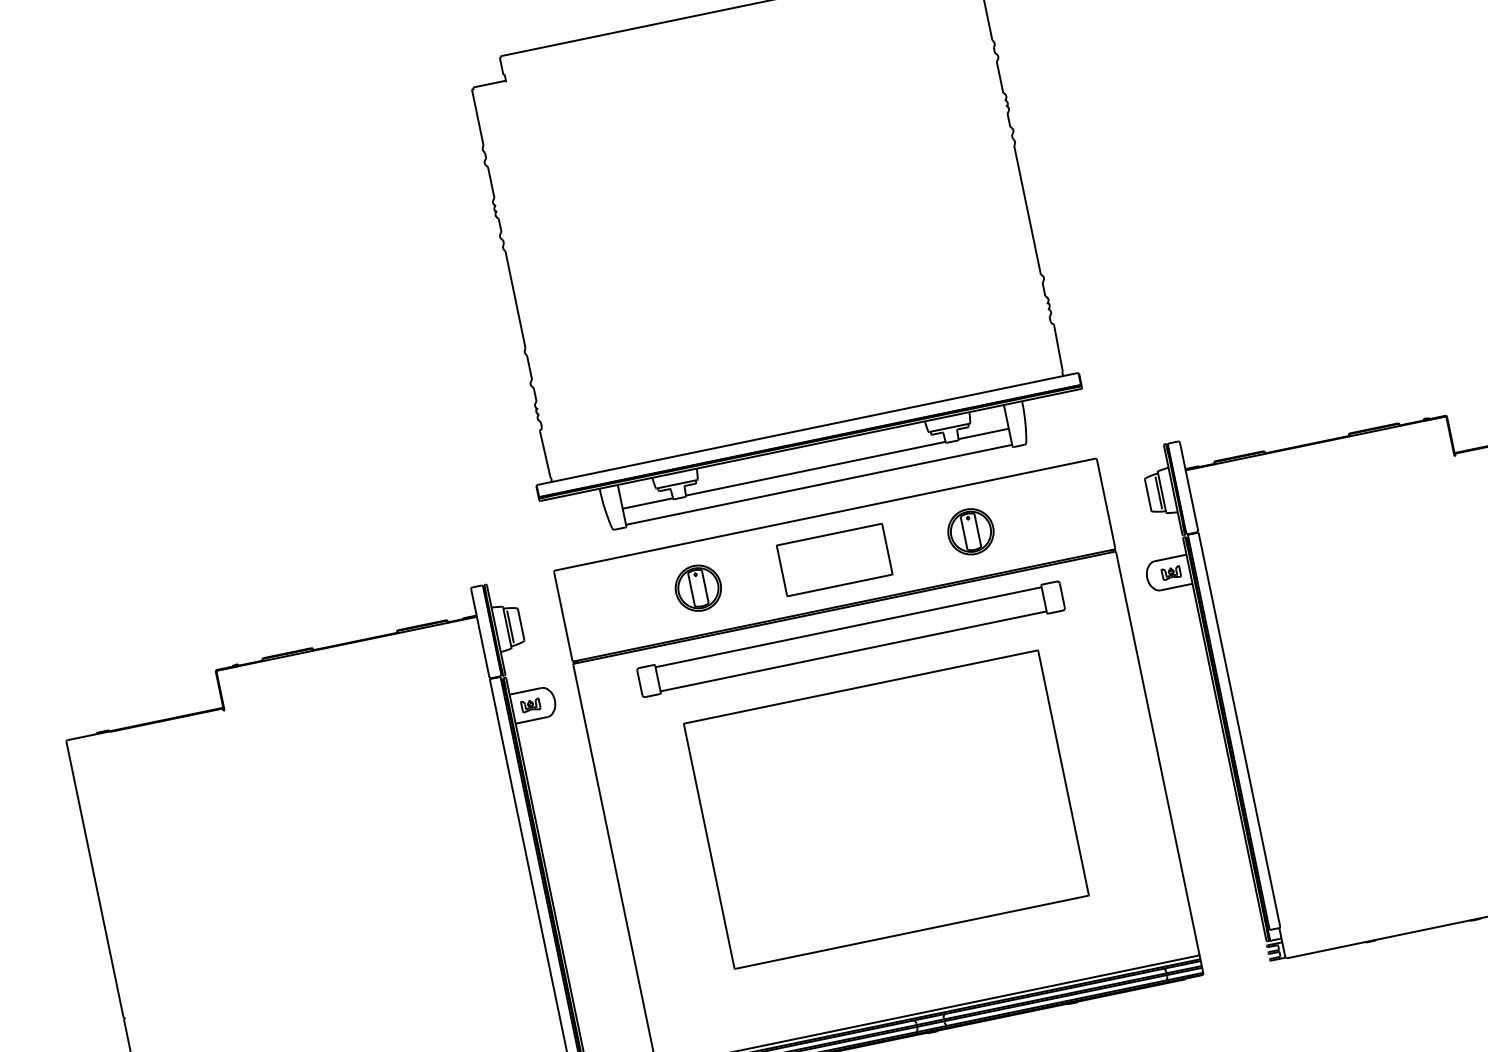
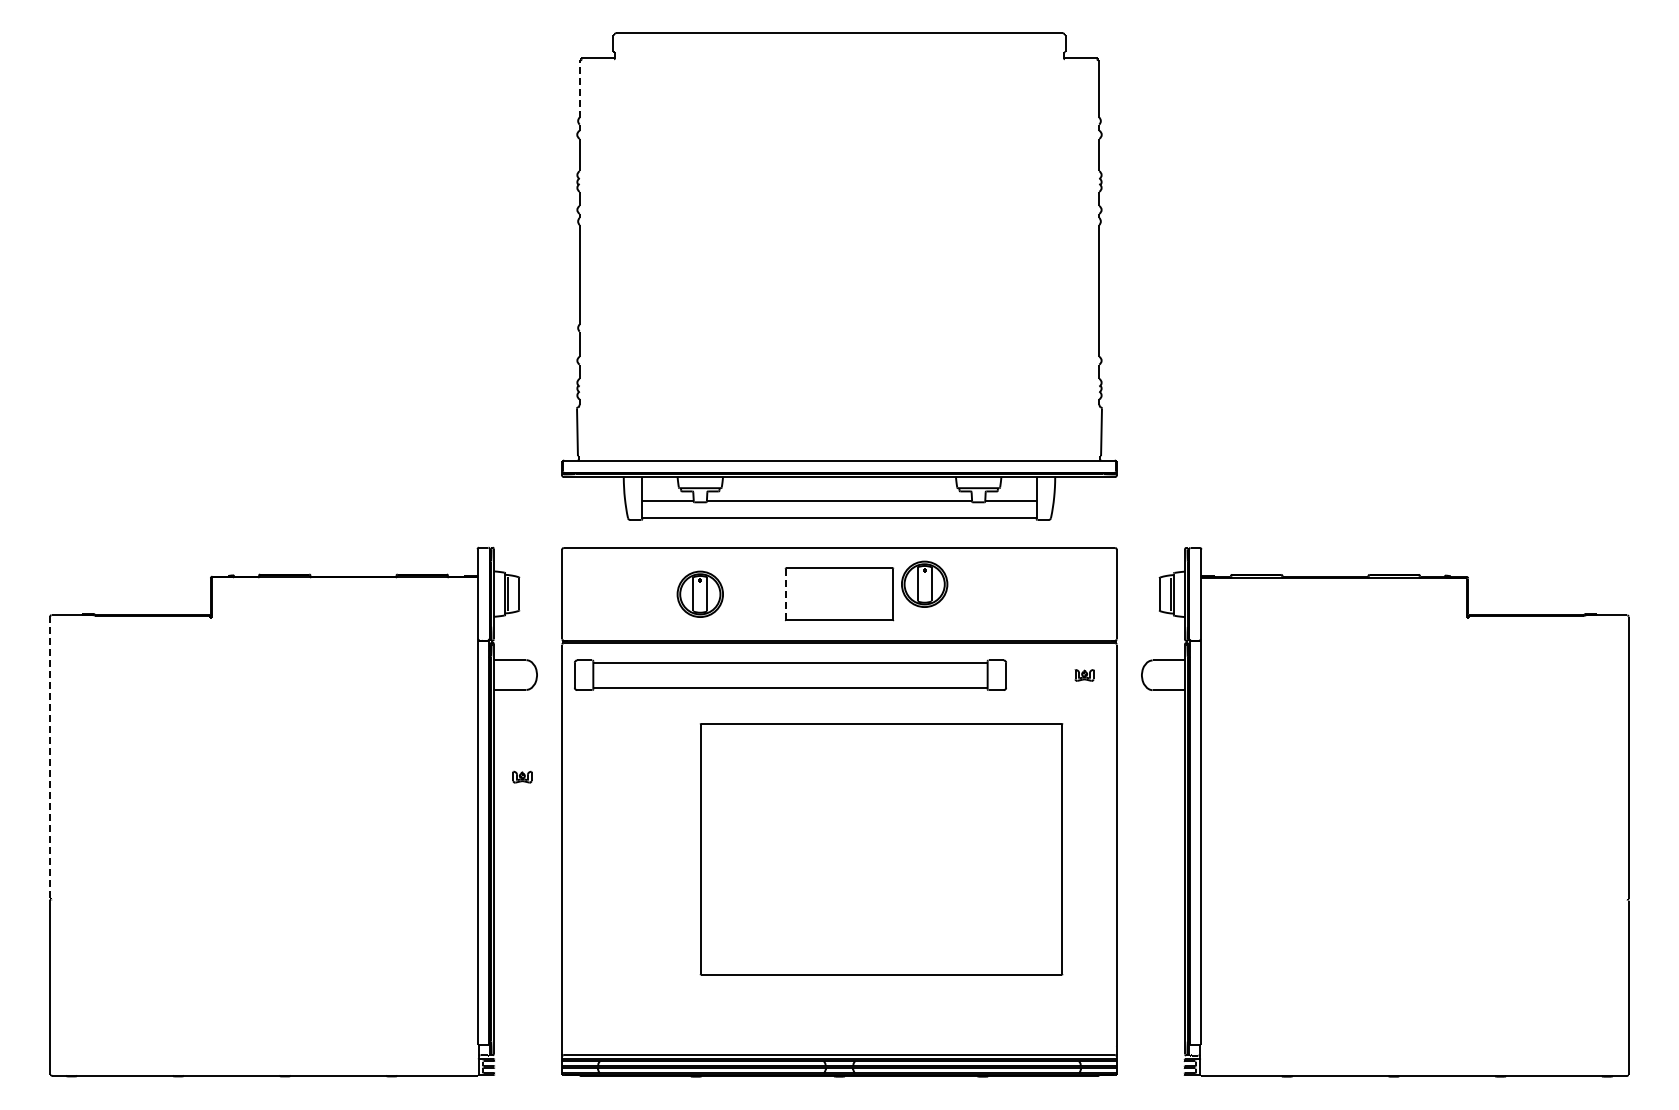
line: (477, 117) -> (579, 88), solid -> dashed
part: (970, 531) -> (924, 583), moved
line: (781, 571) -> (785, 594), solid -> dashed
part: (1171, 573) -> (1084, 675), moved
part: (850, 638) -> (790, 674), moved
part: (530, 704) -> (522, 776), moved
part: (886, 809) -> (881, 849), moved
line: (95, 879) -> (50, 757), solid -> dashed

